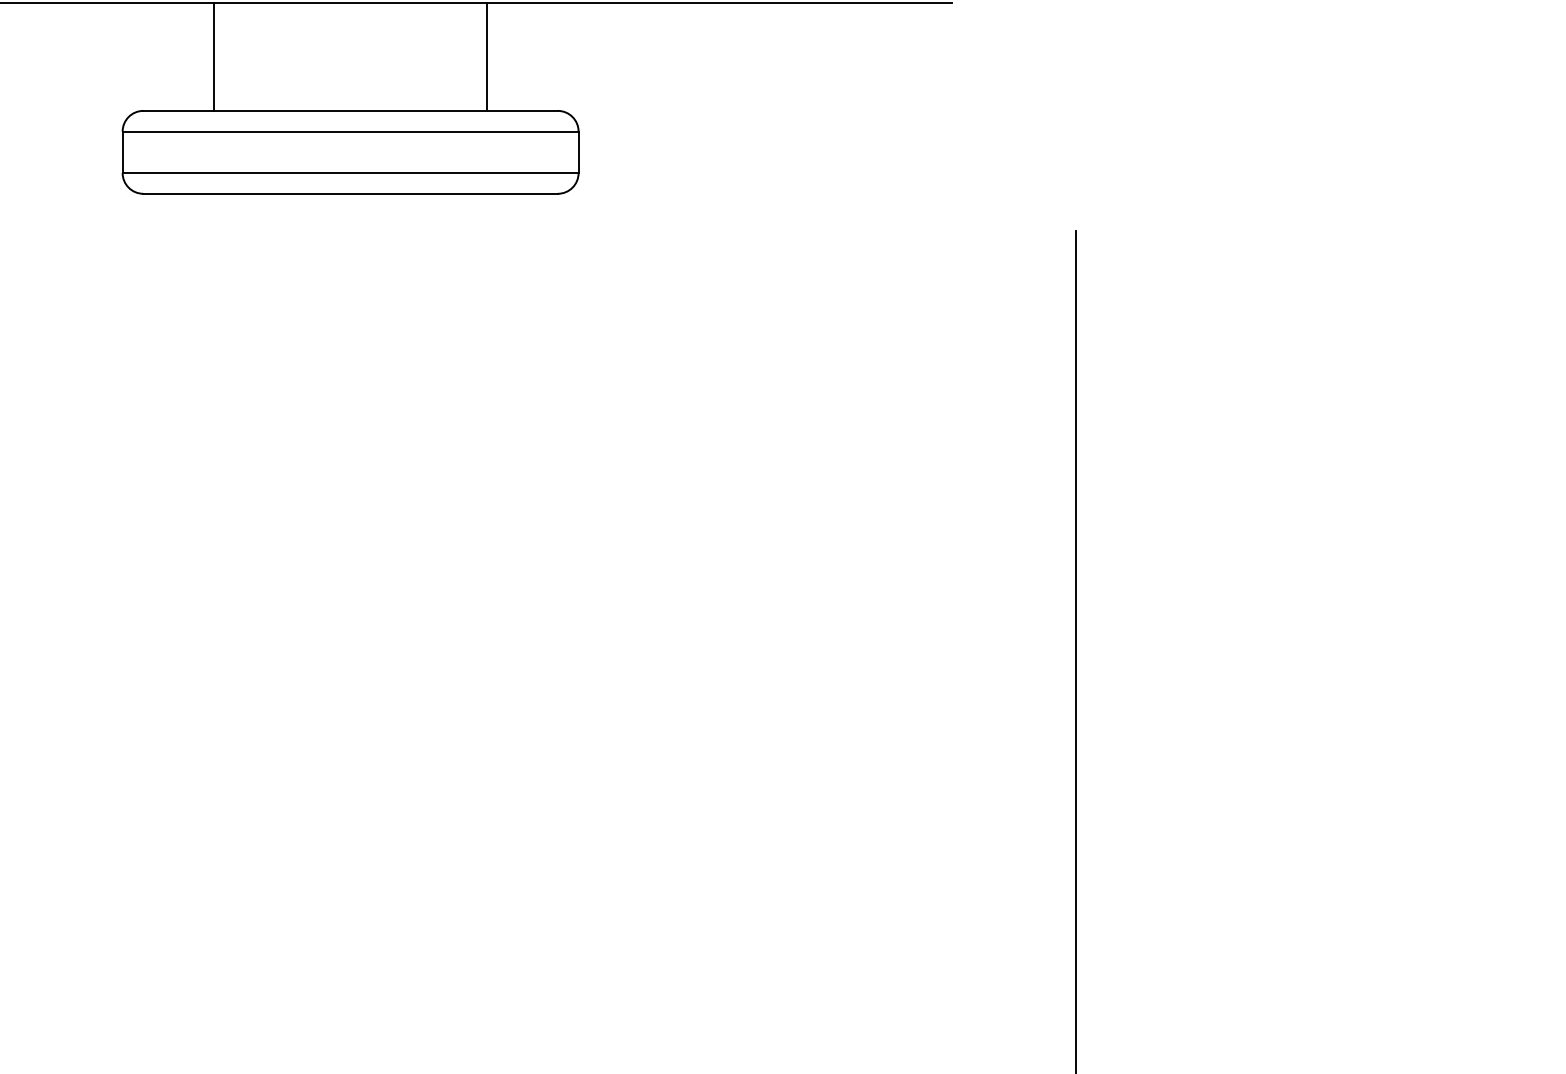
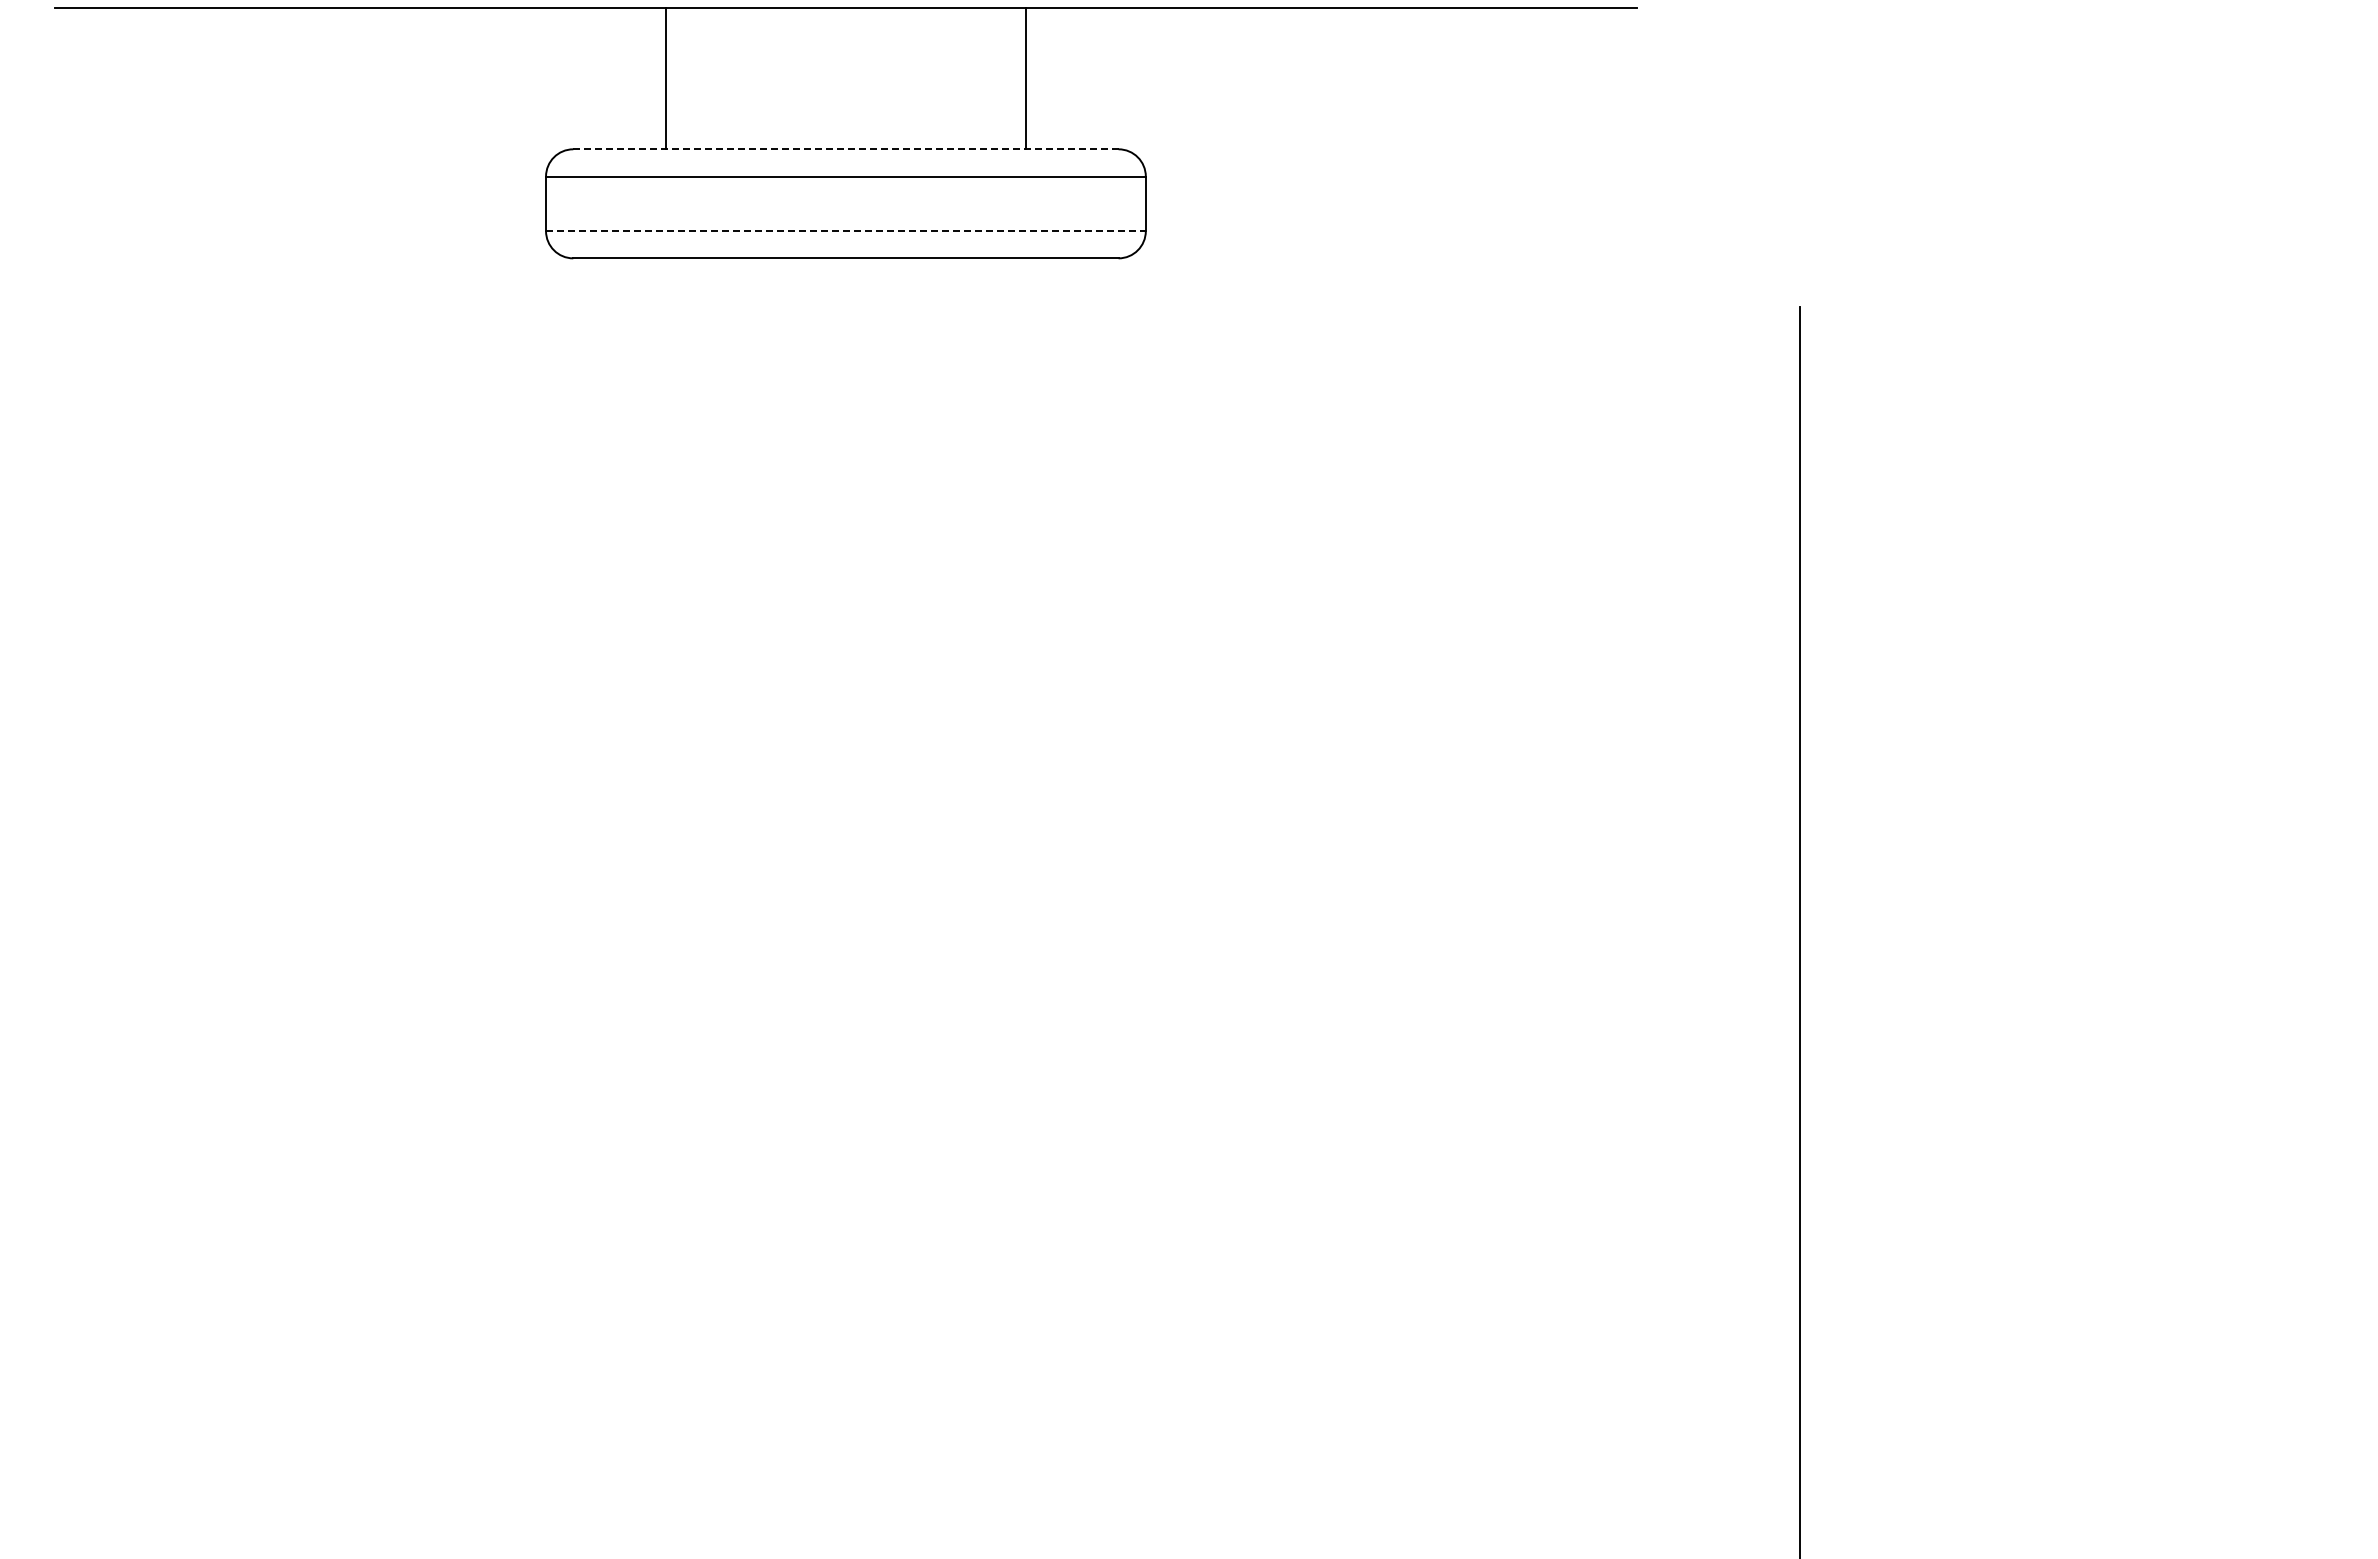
line: (350, 111) -> (845, 149), solid -> dashed
line: (350, 173) -> (845, 231), solid -> dashed

